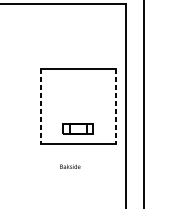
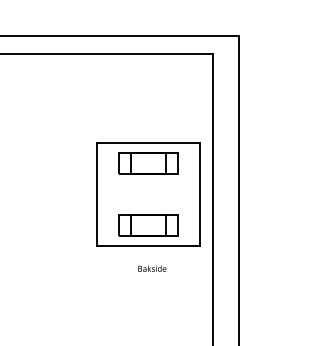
part: (78, 83) -> (148, 163), added
line: (40, 106) -> (96, 194), dashed -> solid
line: (116, 106) -> (200, 194), dashed -> solid
part: (78, 128) -> (148, 225), size x1.43
text: (70, 166) -> (152, 268), moved

